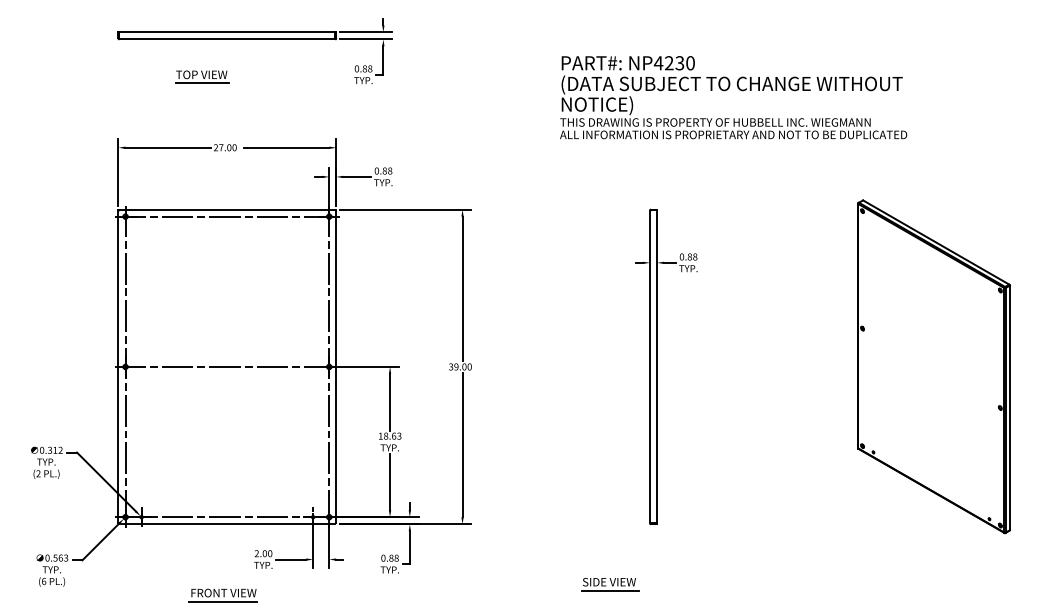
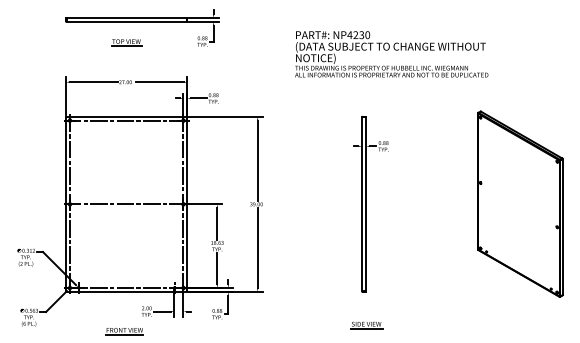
part: (201, 76) -> (126, 42), moved
text: (733, 97) -> (391, 54), moved
part: (609, 584) -> (366, 325), moved

